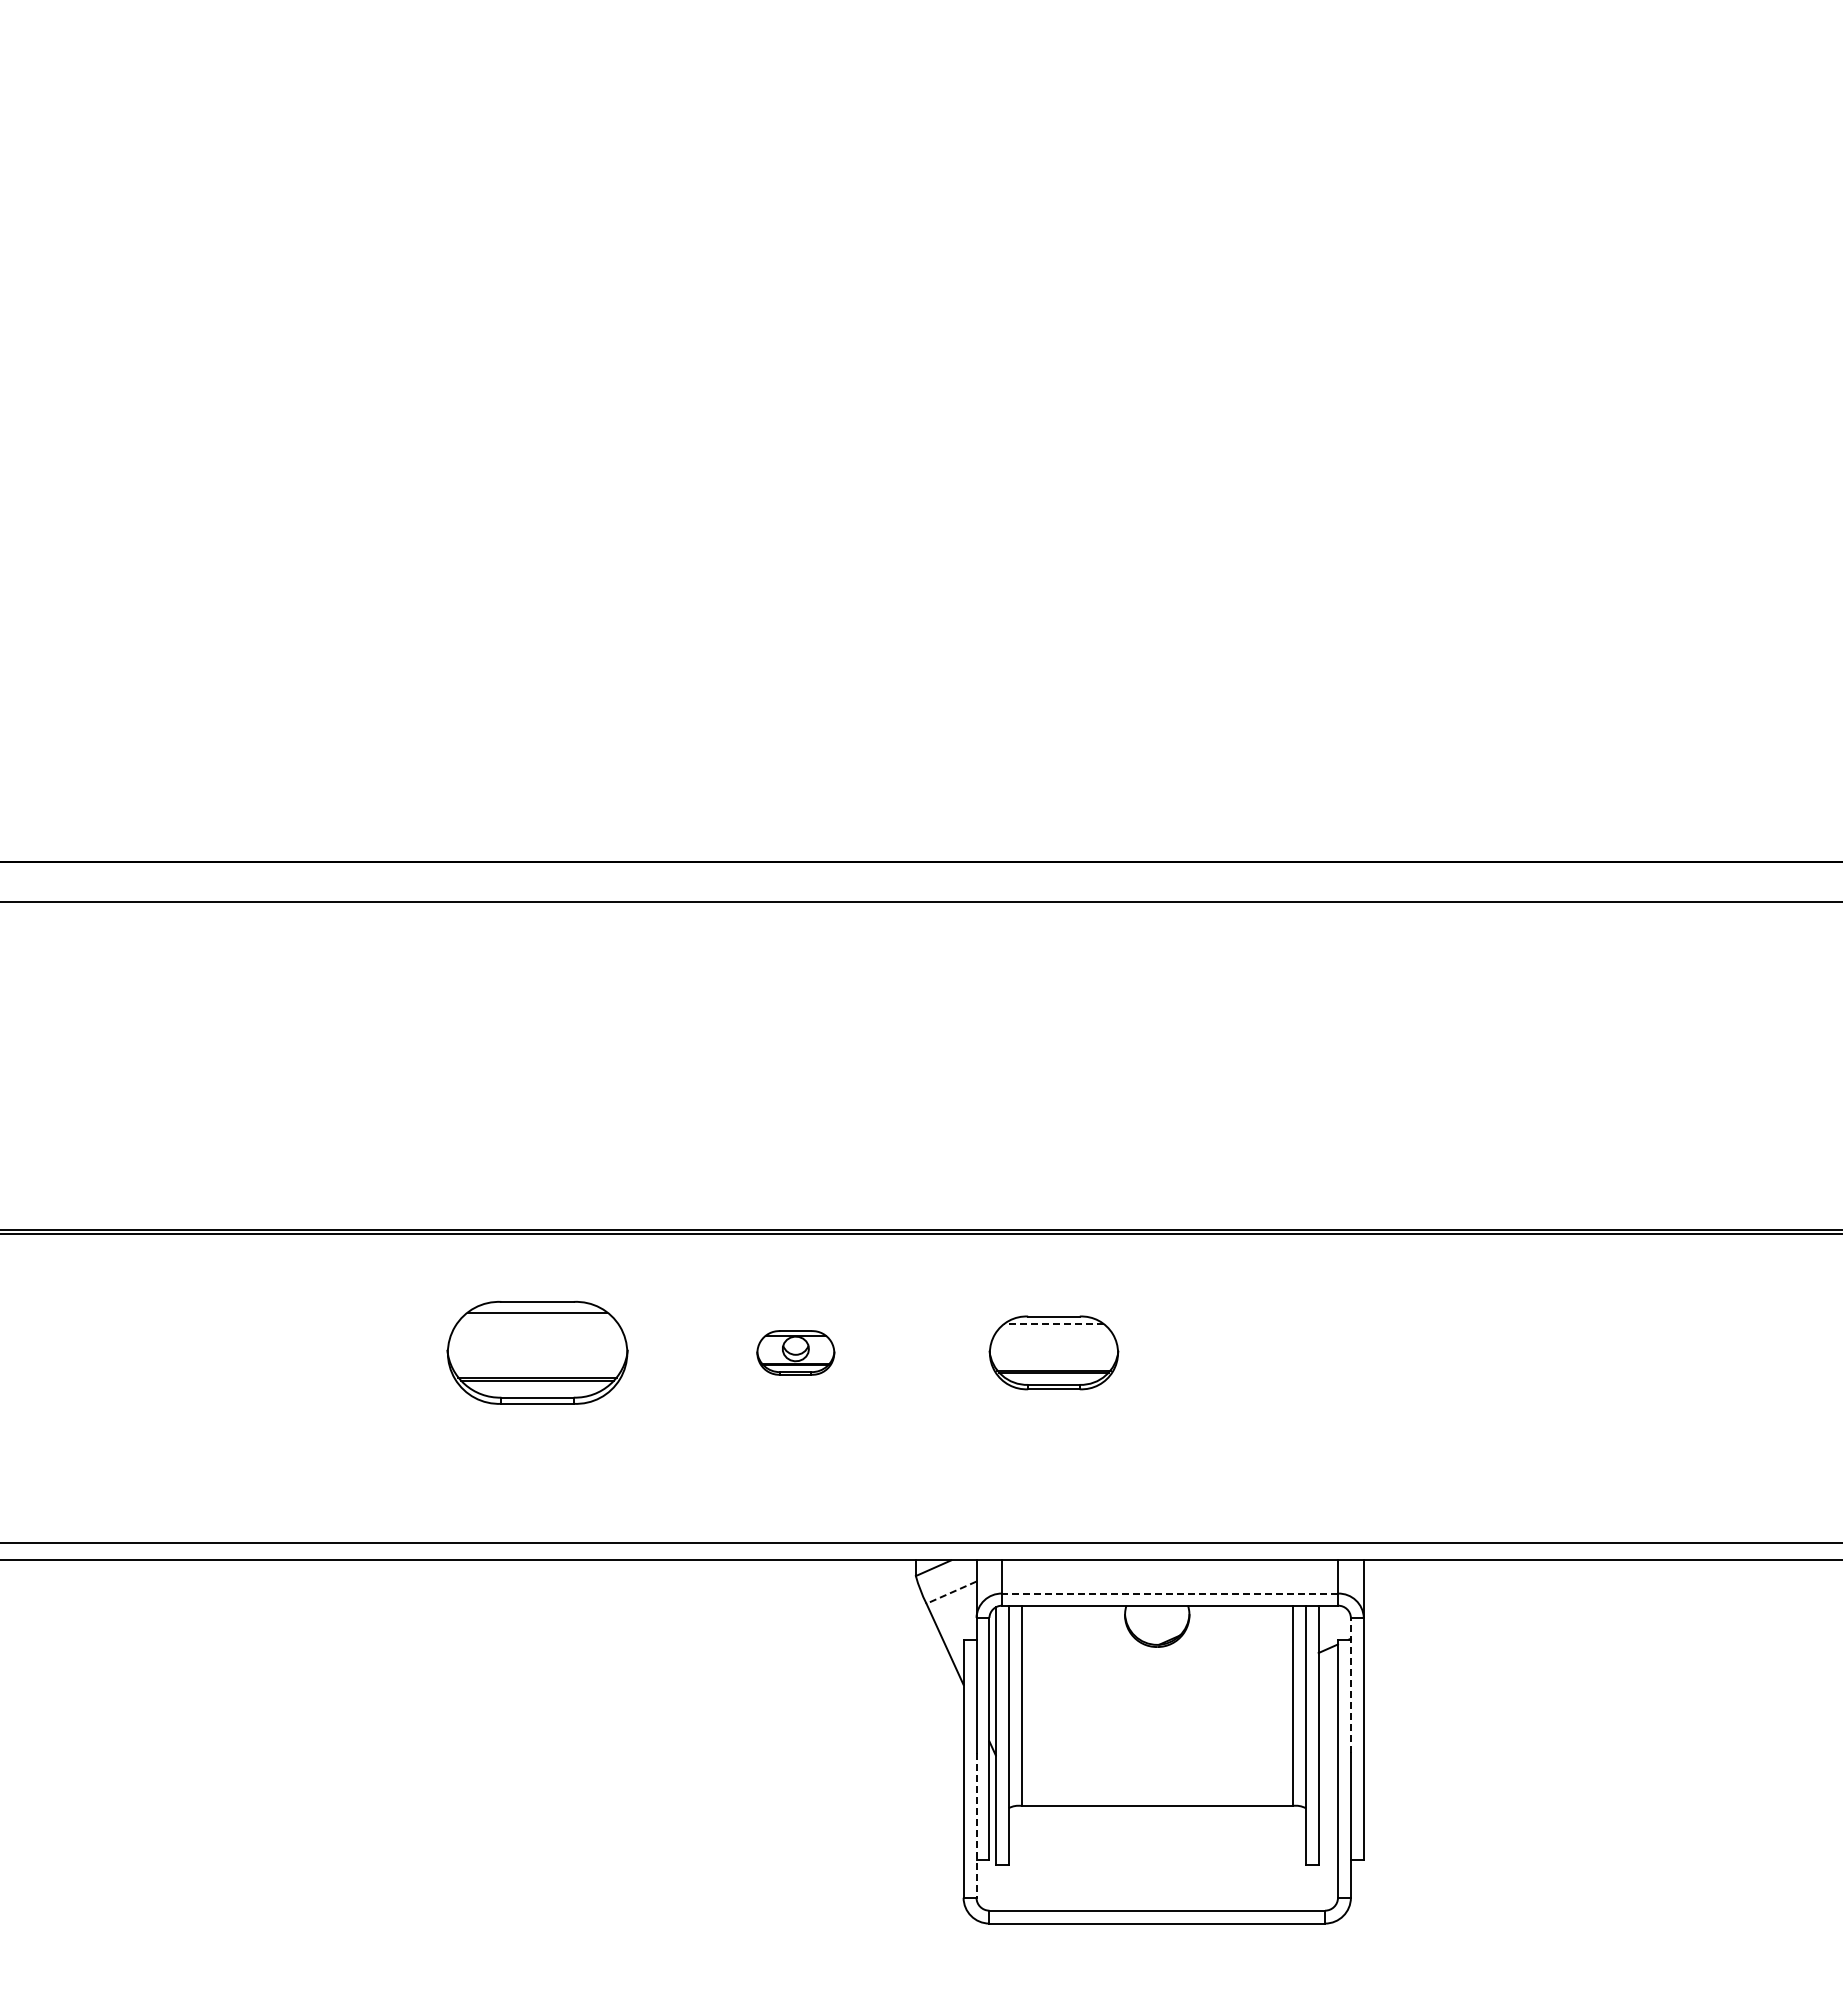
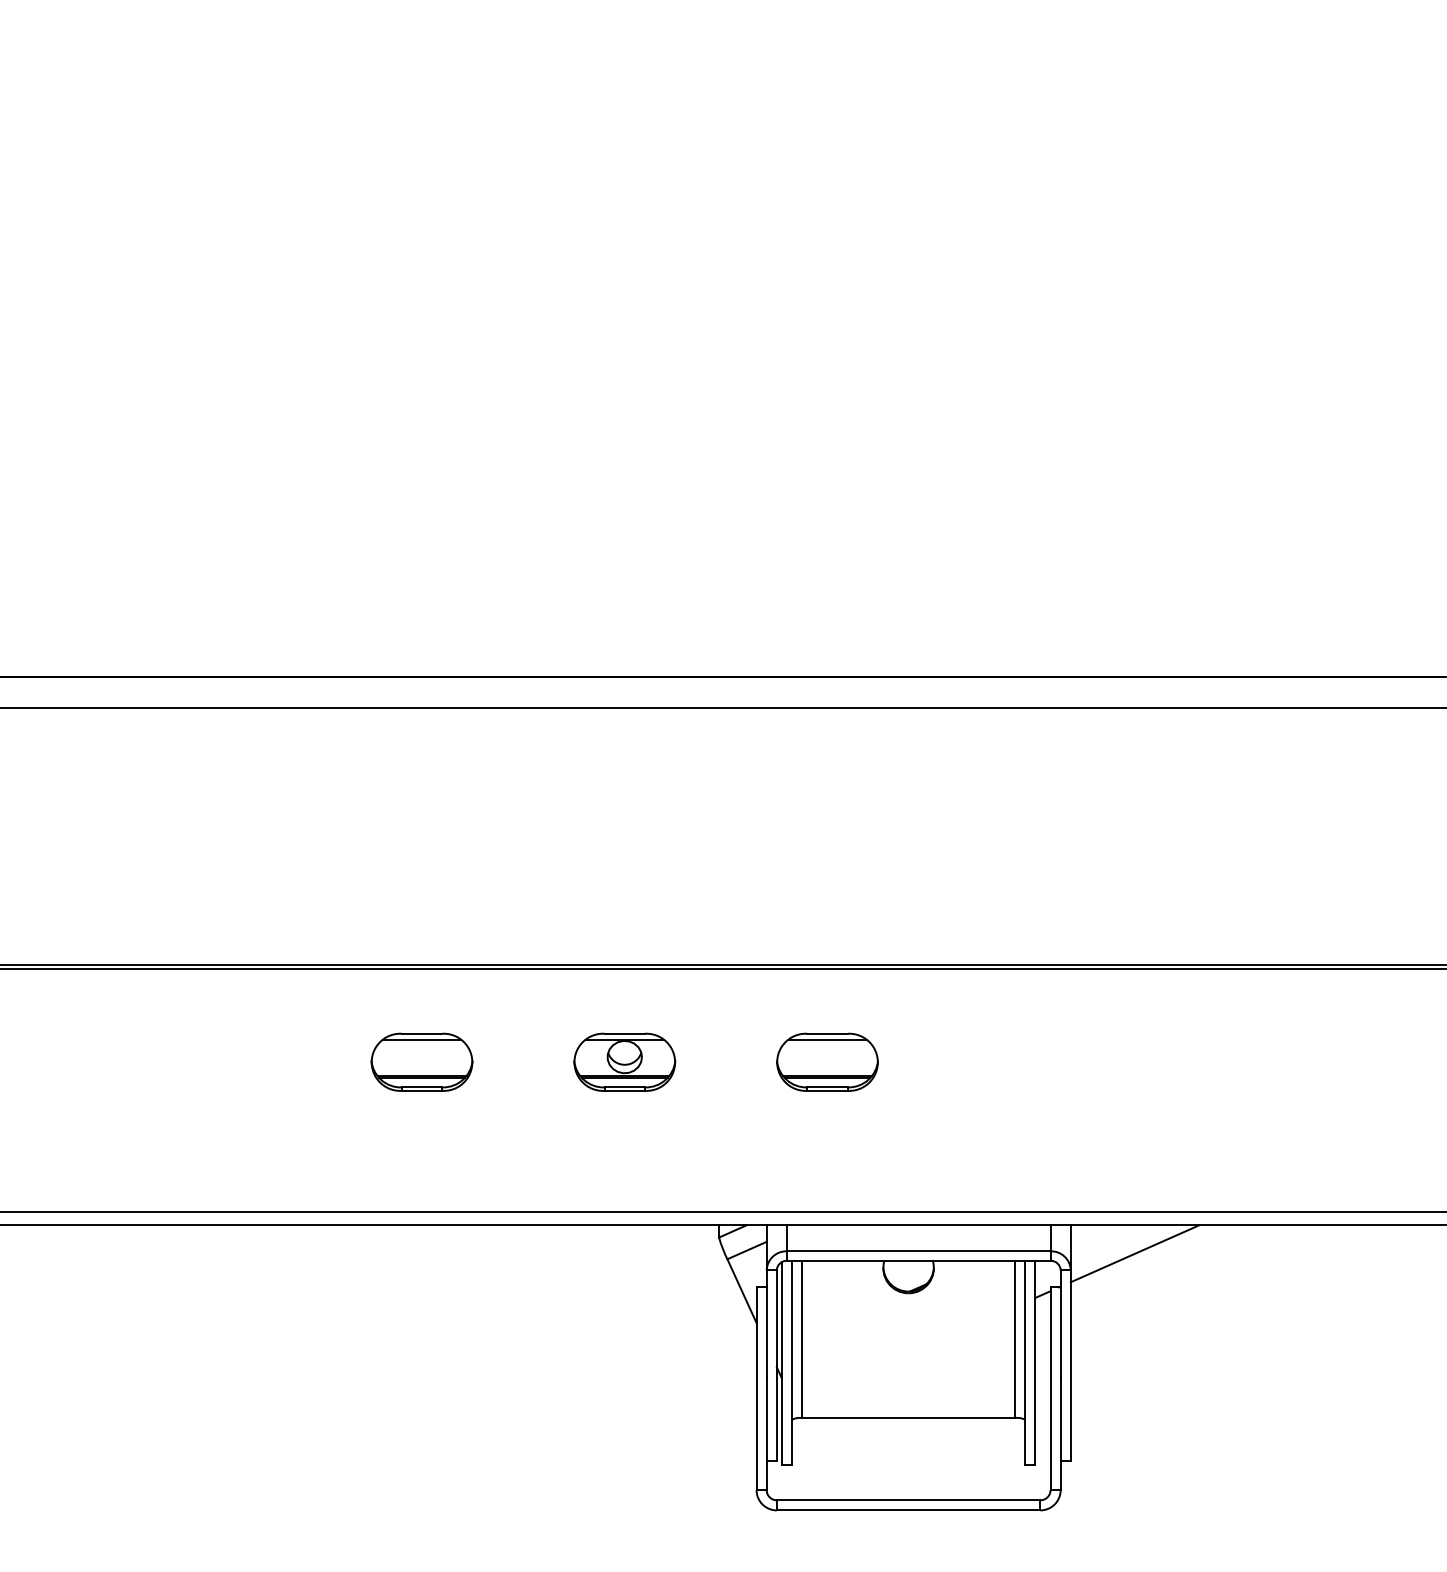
line: (1053, 1324) -> (827, 1040), dashed -> solid
part: (537, 1352) -> (421, 1061), size x0.71
part: (795, 1352) -> (624, 1061), size x1.67
line: (951, 1592) -> (747, 1250), dashed -> solid
line: (1170, 1593) -> (919, 1251), dashed -> solid
line: (1445, 1596) -> (1134, 1253), added
line: (1350, 1685) -> (1060, 1323), dashed -> solid
line: (976, 1826) -> (766, 1434), dashed -> solid

